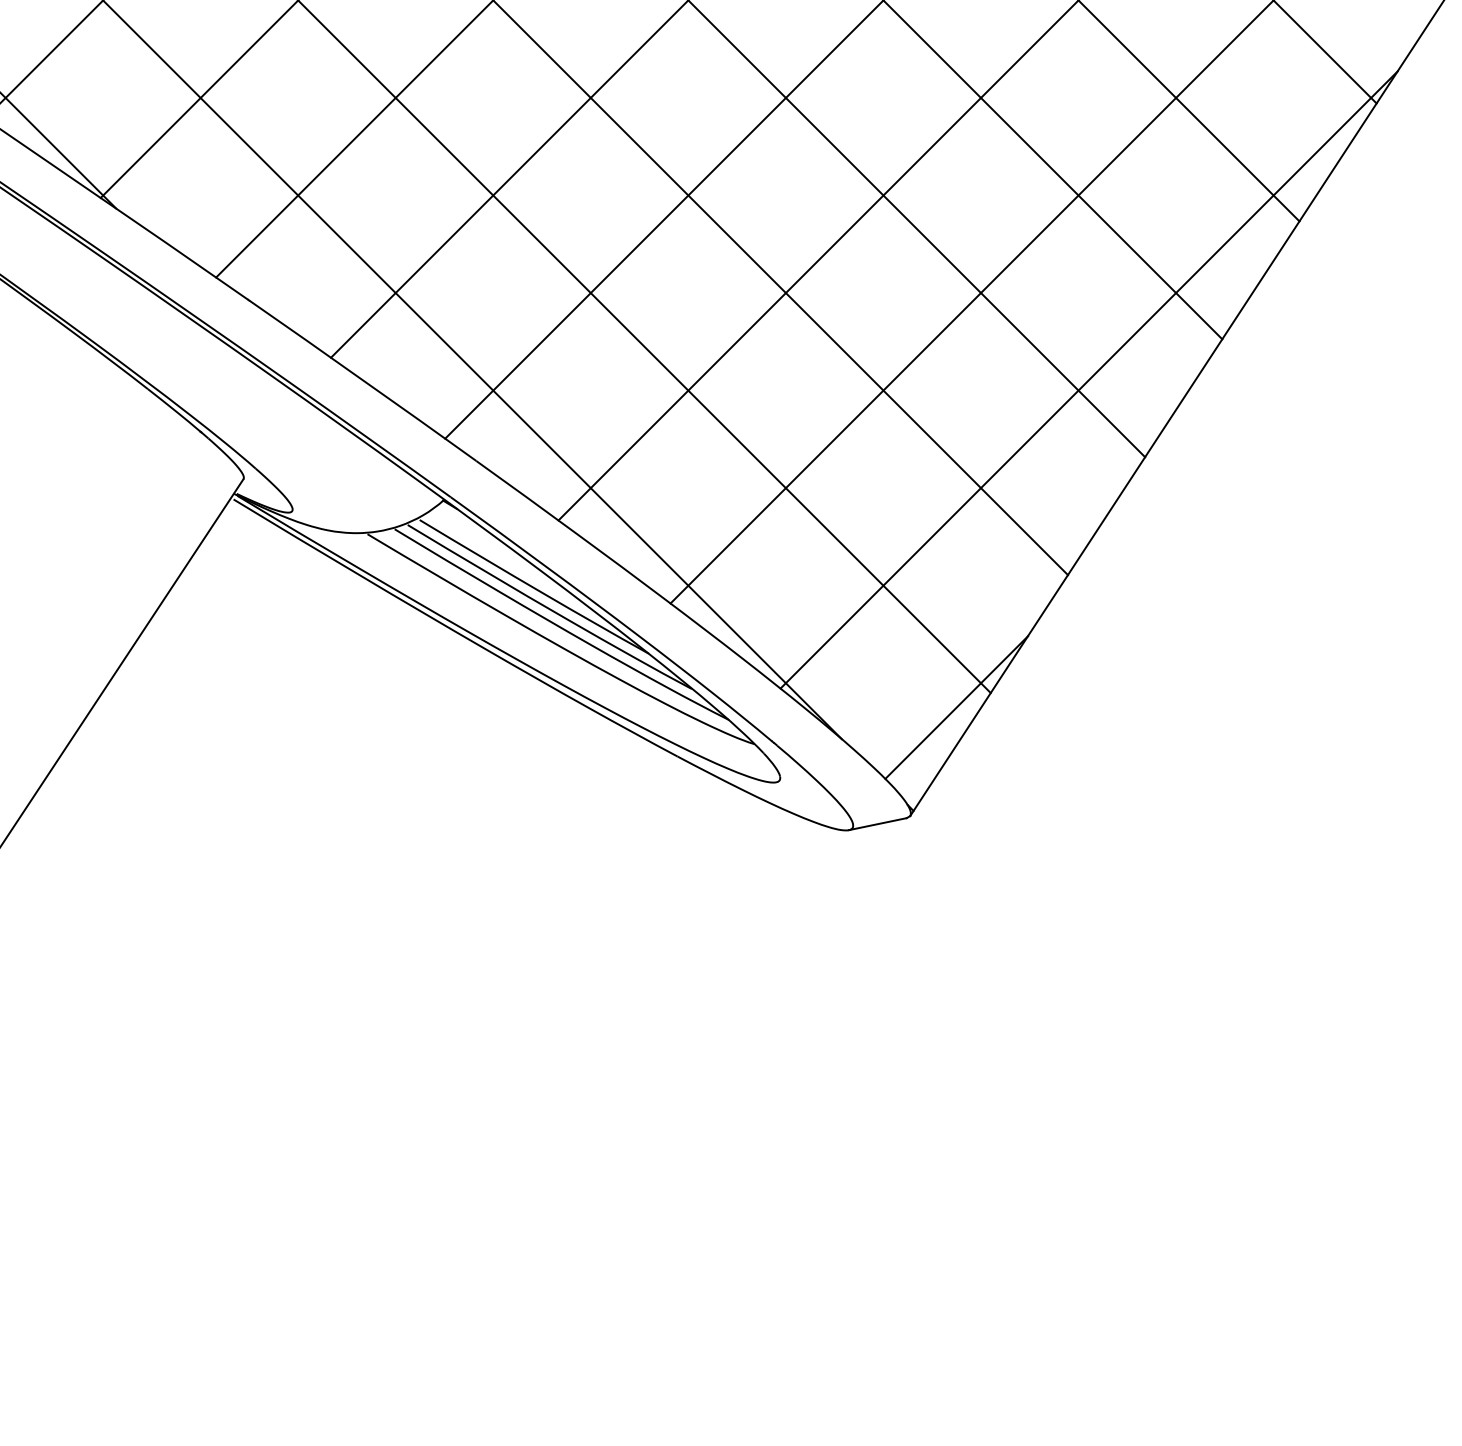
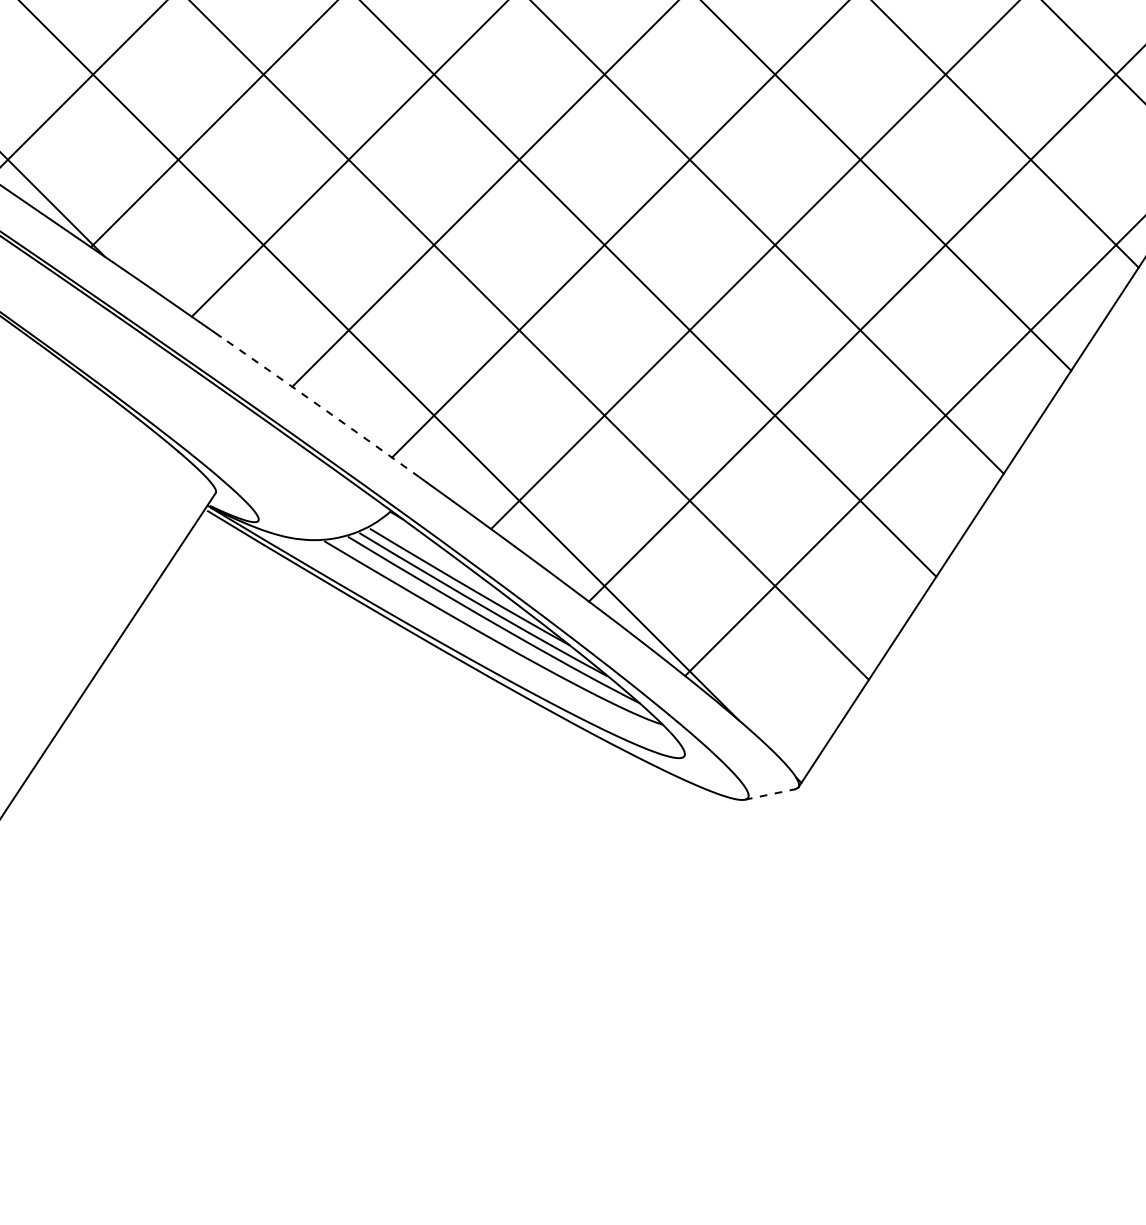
arc: (363, 380) -> (320, 406), solid -> dashed
line: (956, 707) -> (838, 692), removed
line: (878, 824) -> (770, 794), solid -> dashed

